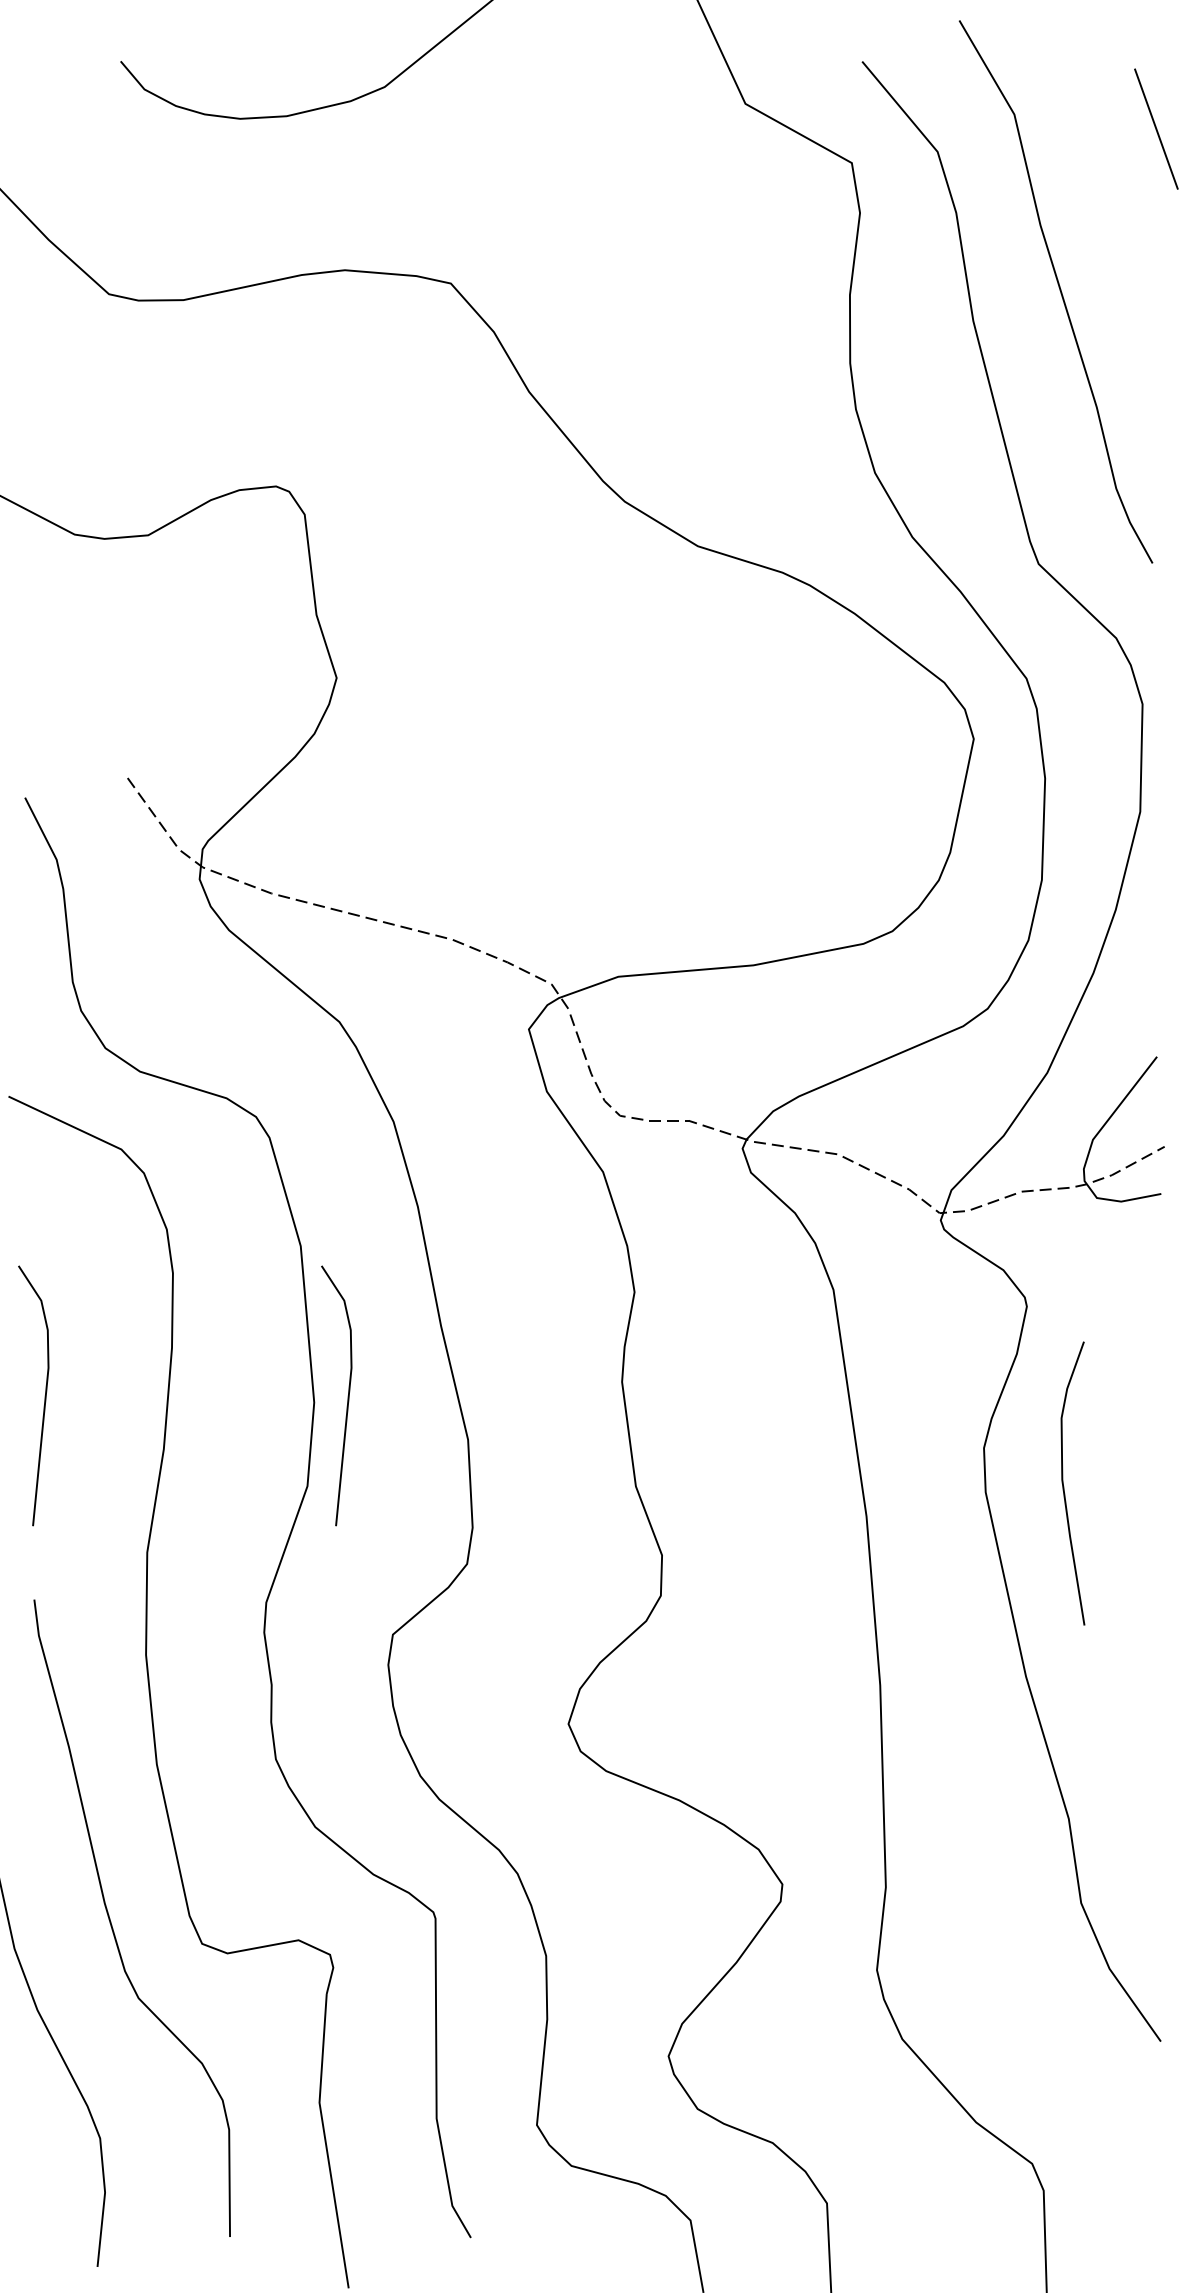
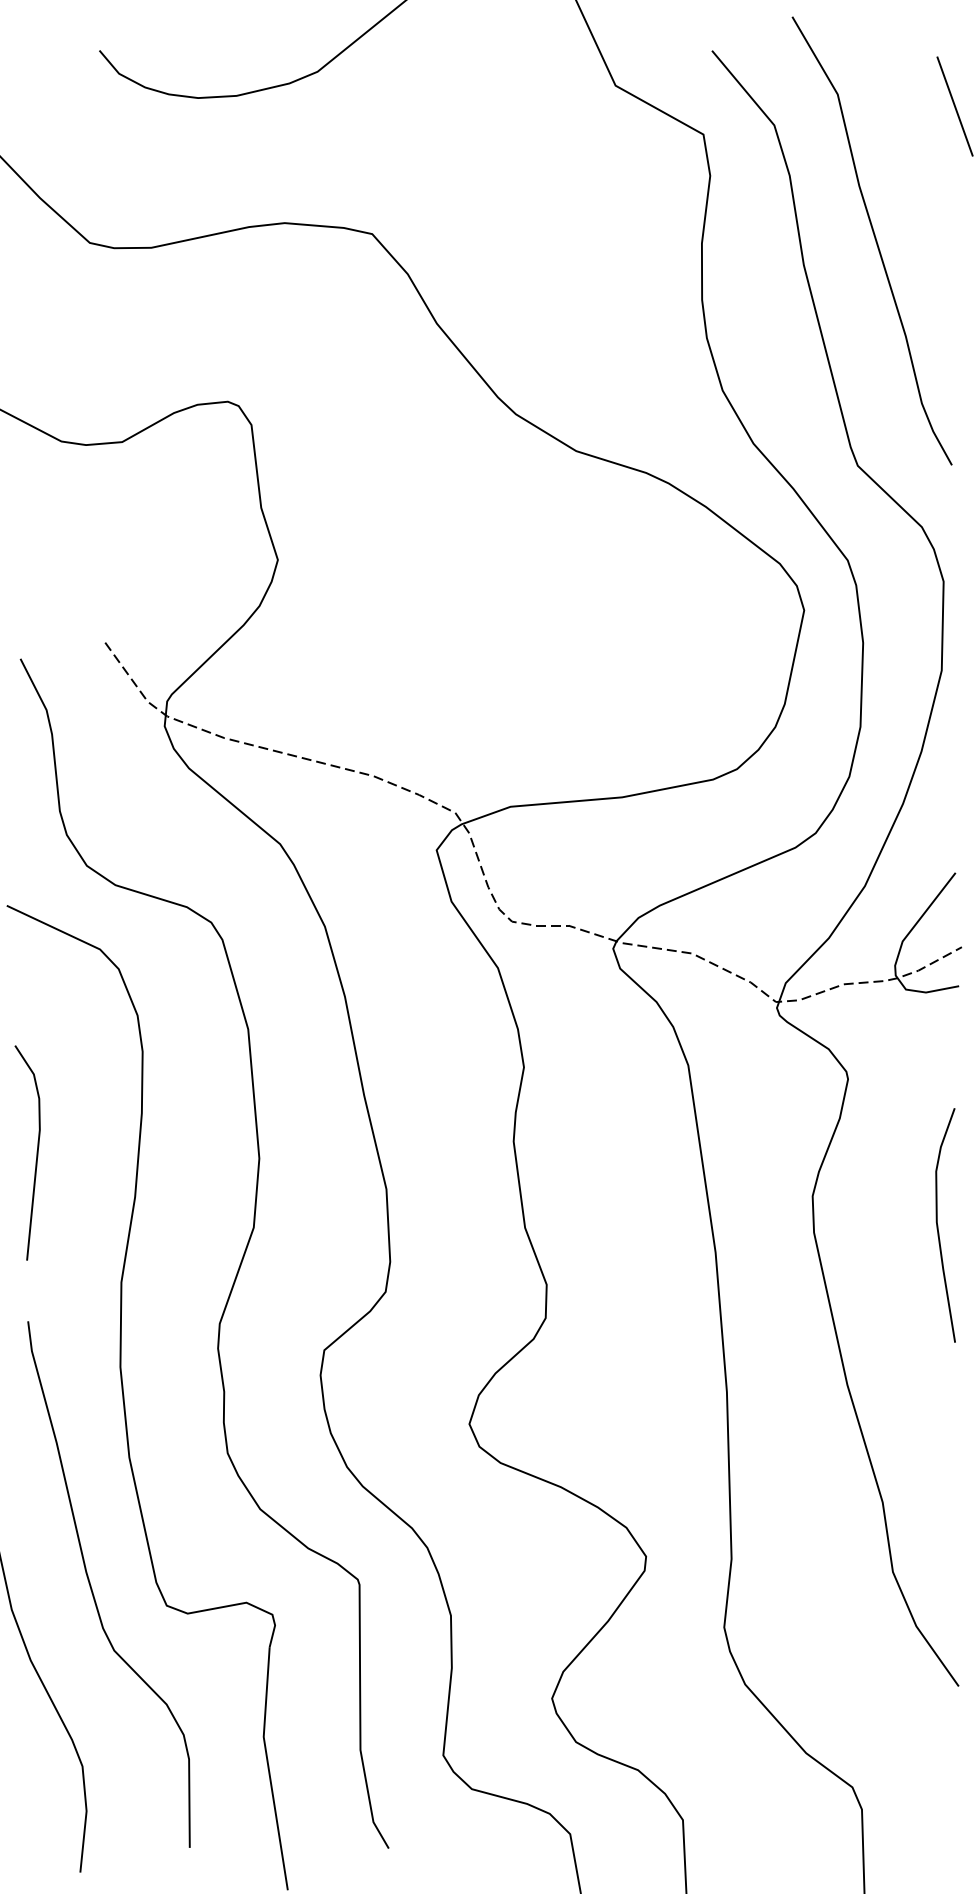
line: (347, 1395) -> (286, 1152), removed
curve: (1064, 1486) -> (938, 1227), moved

